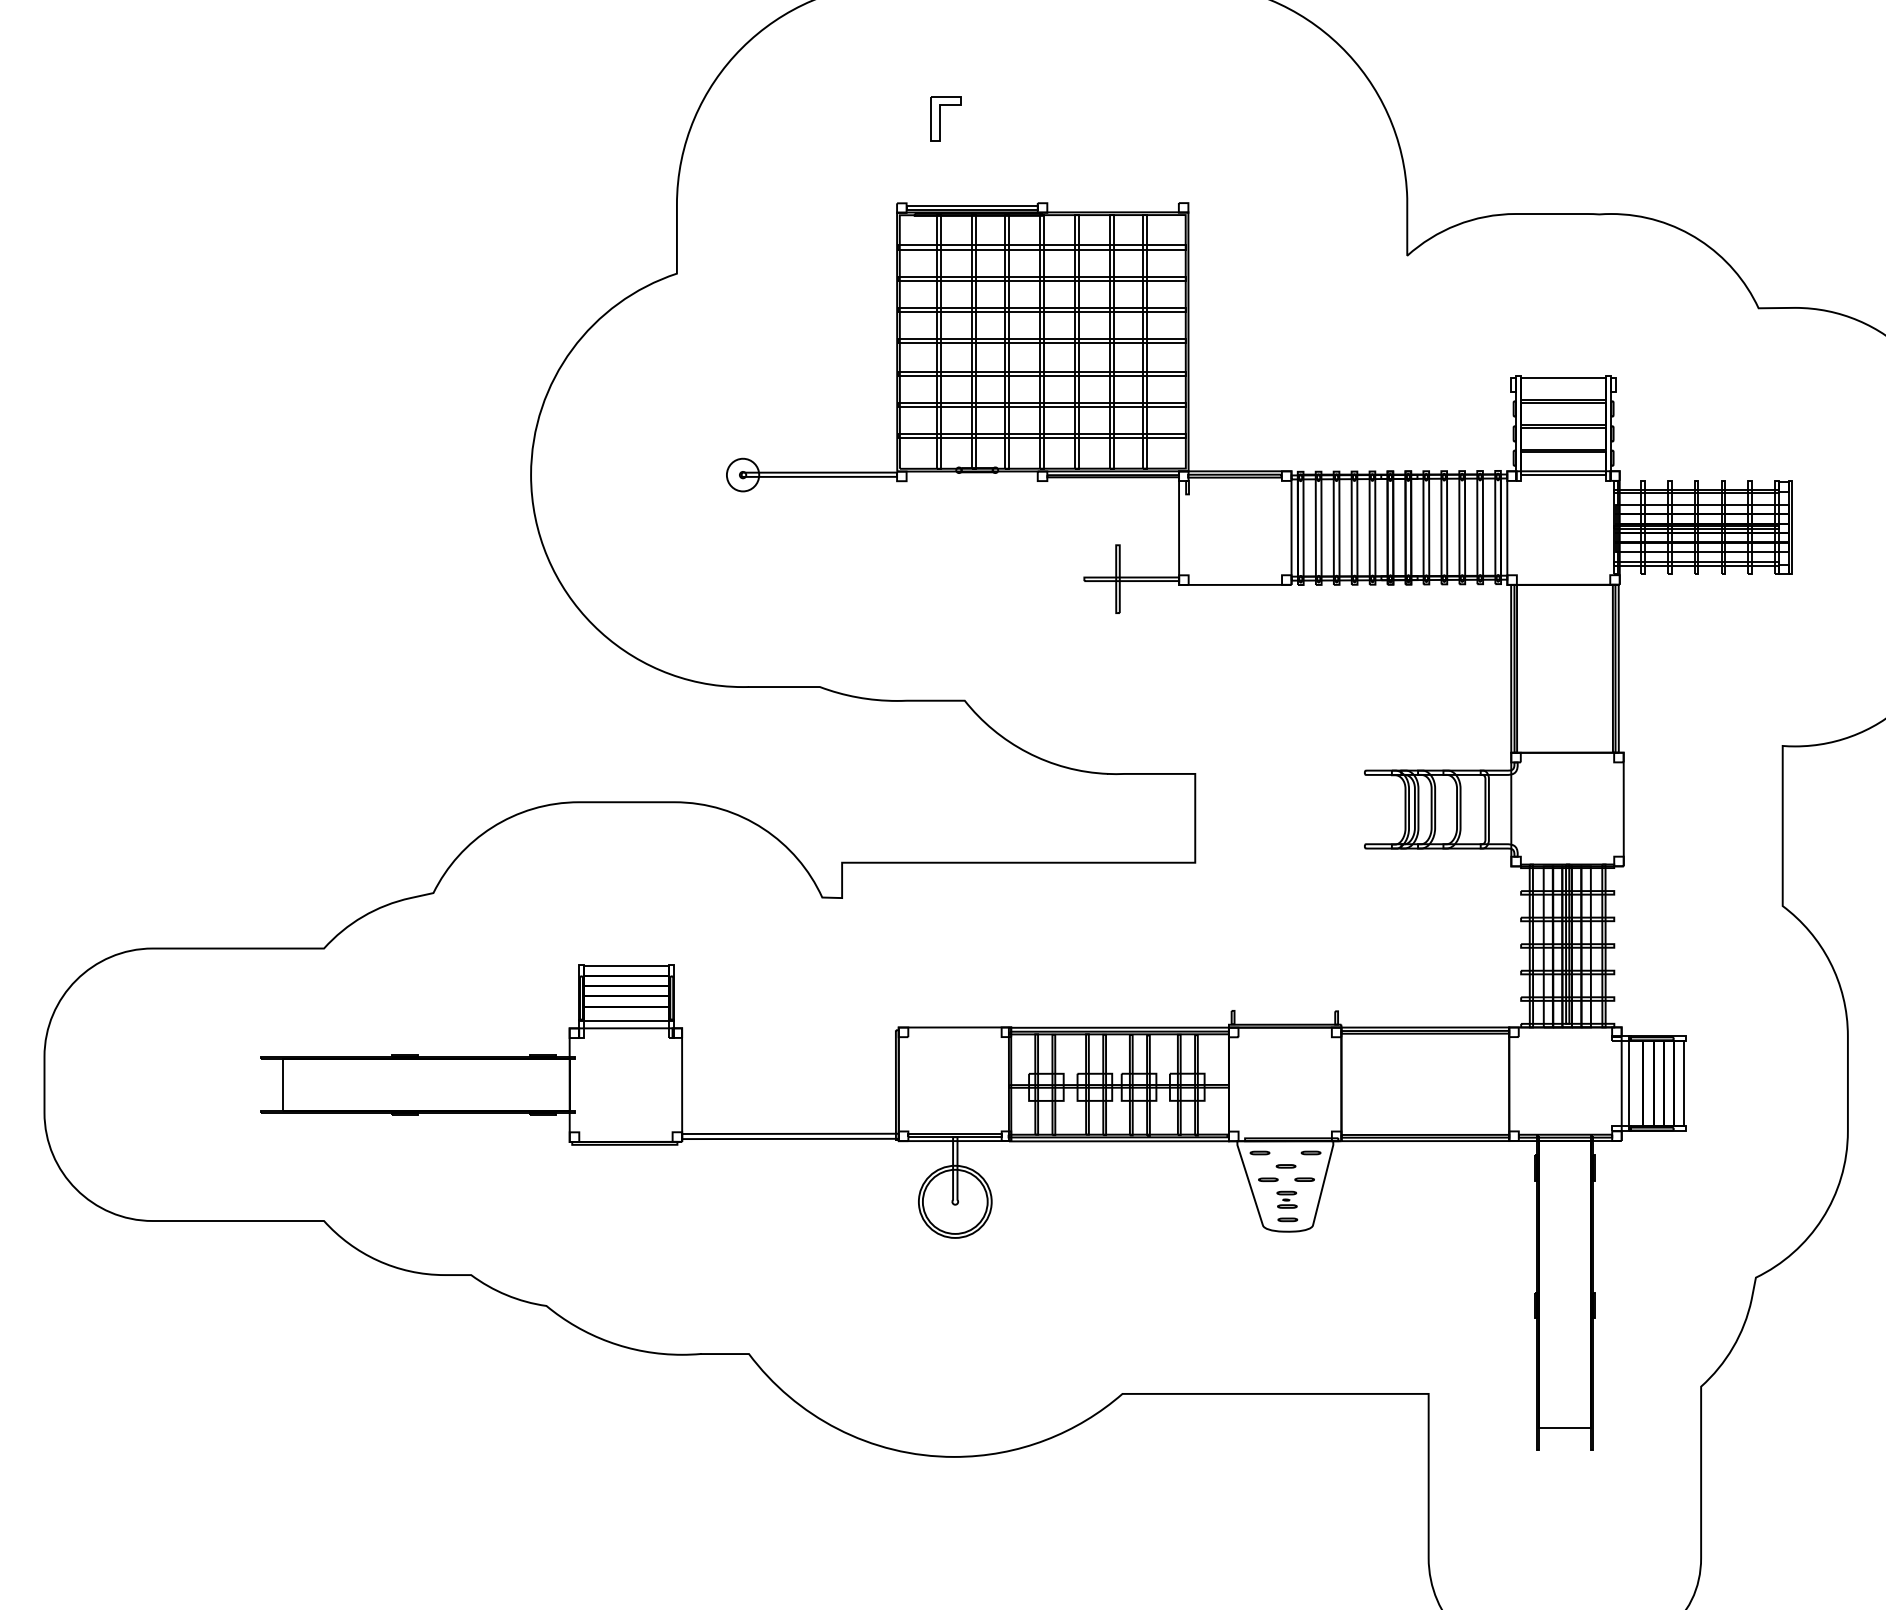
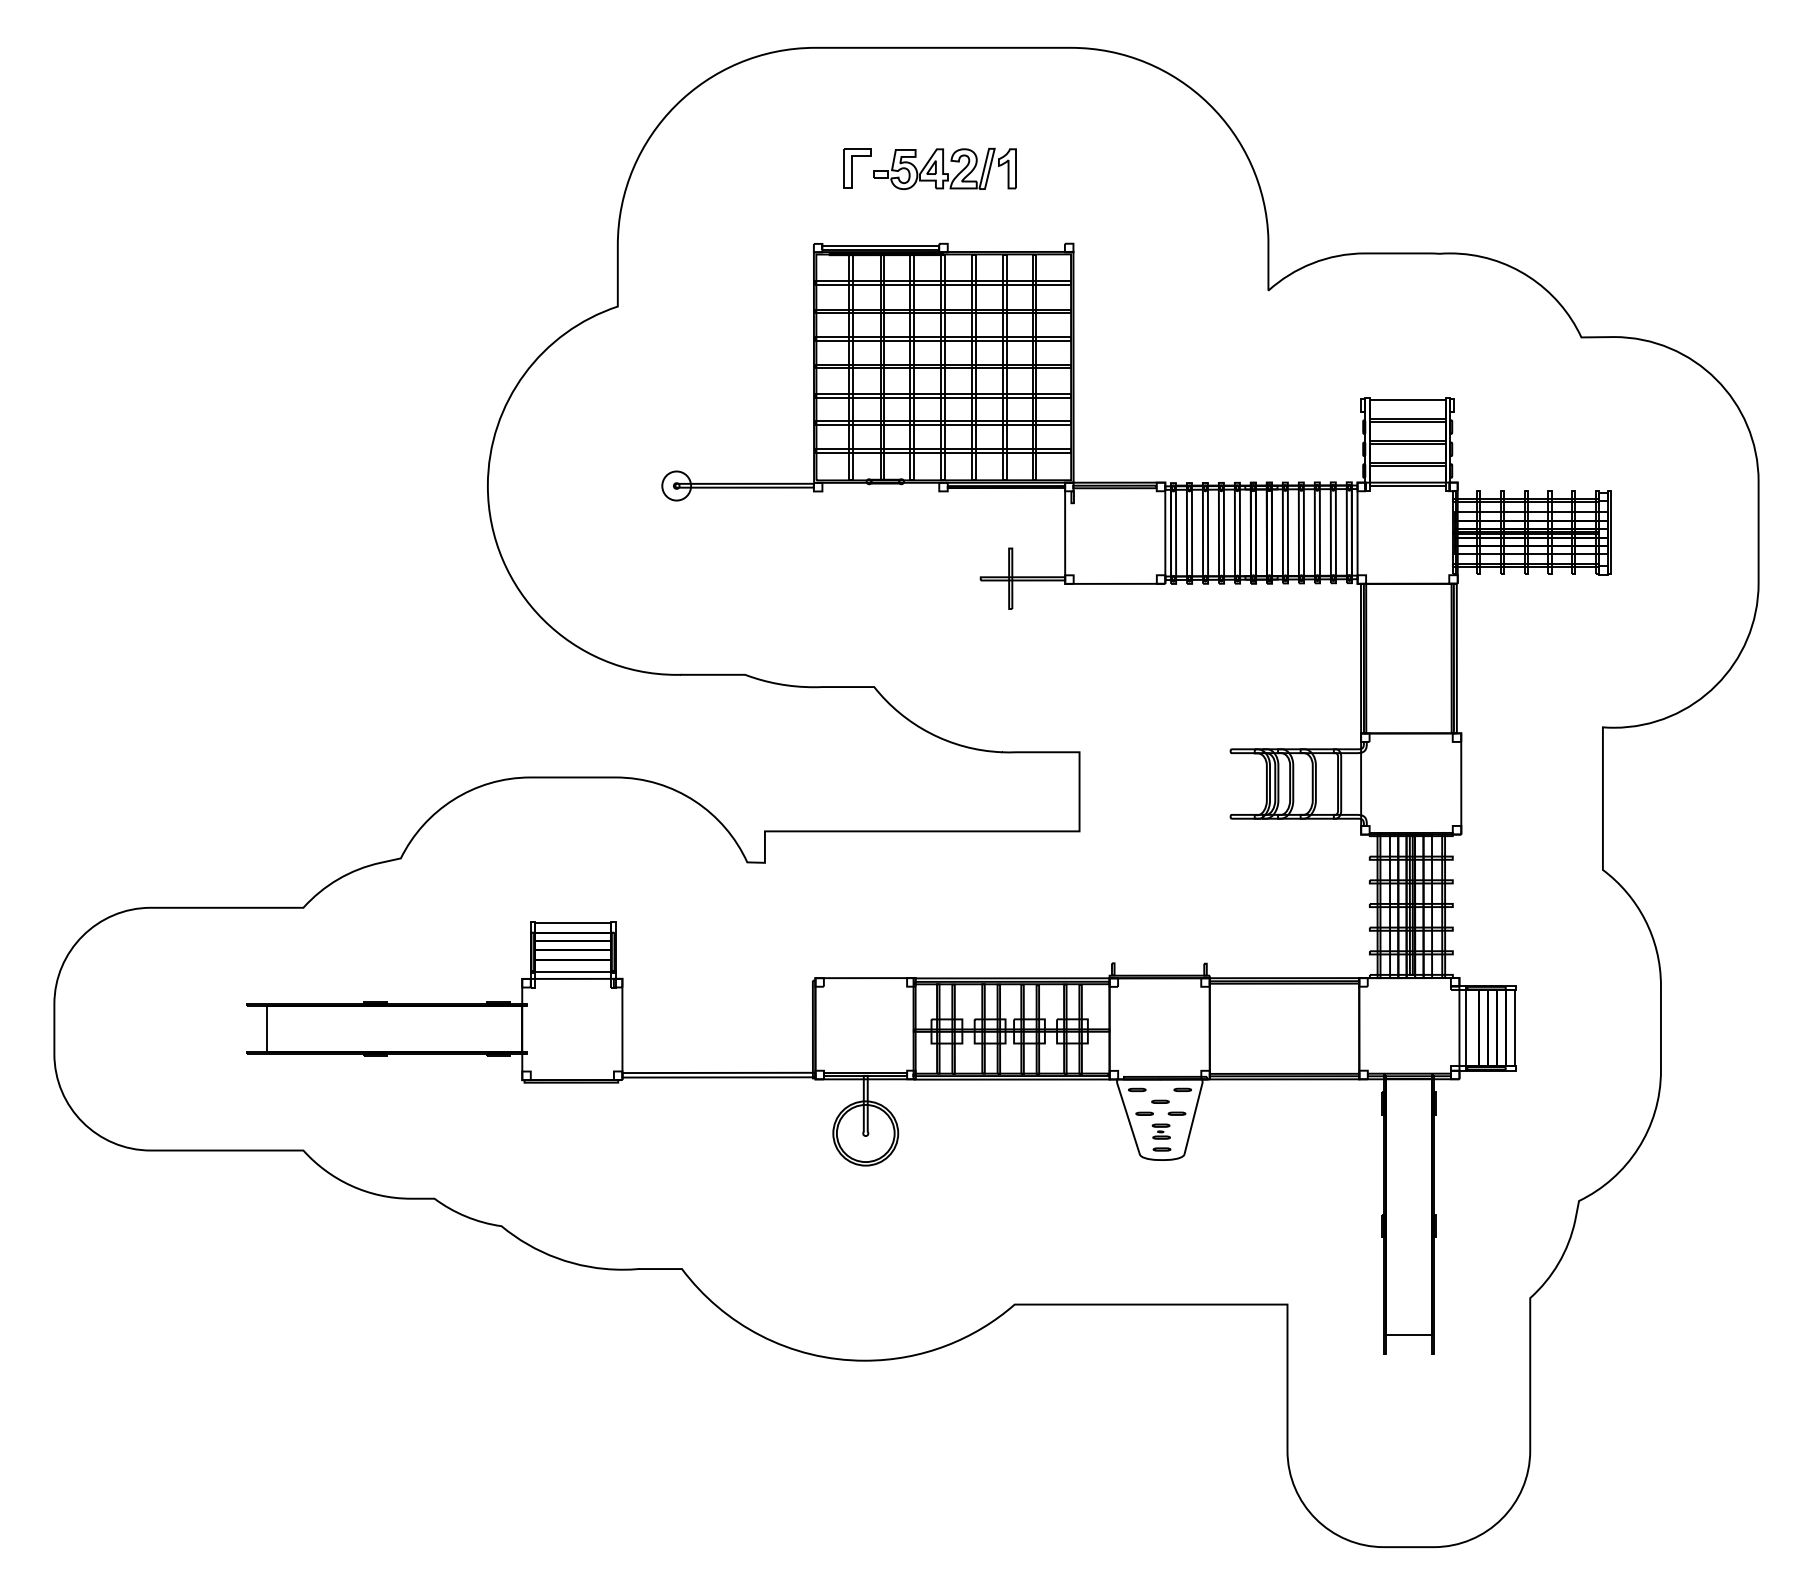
part: (1043, 118) -> (944, 168), added

